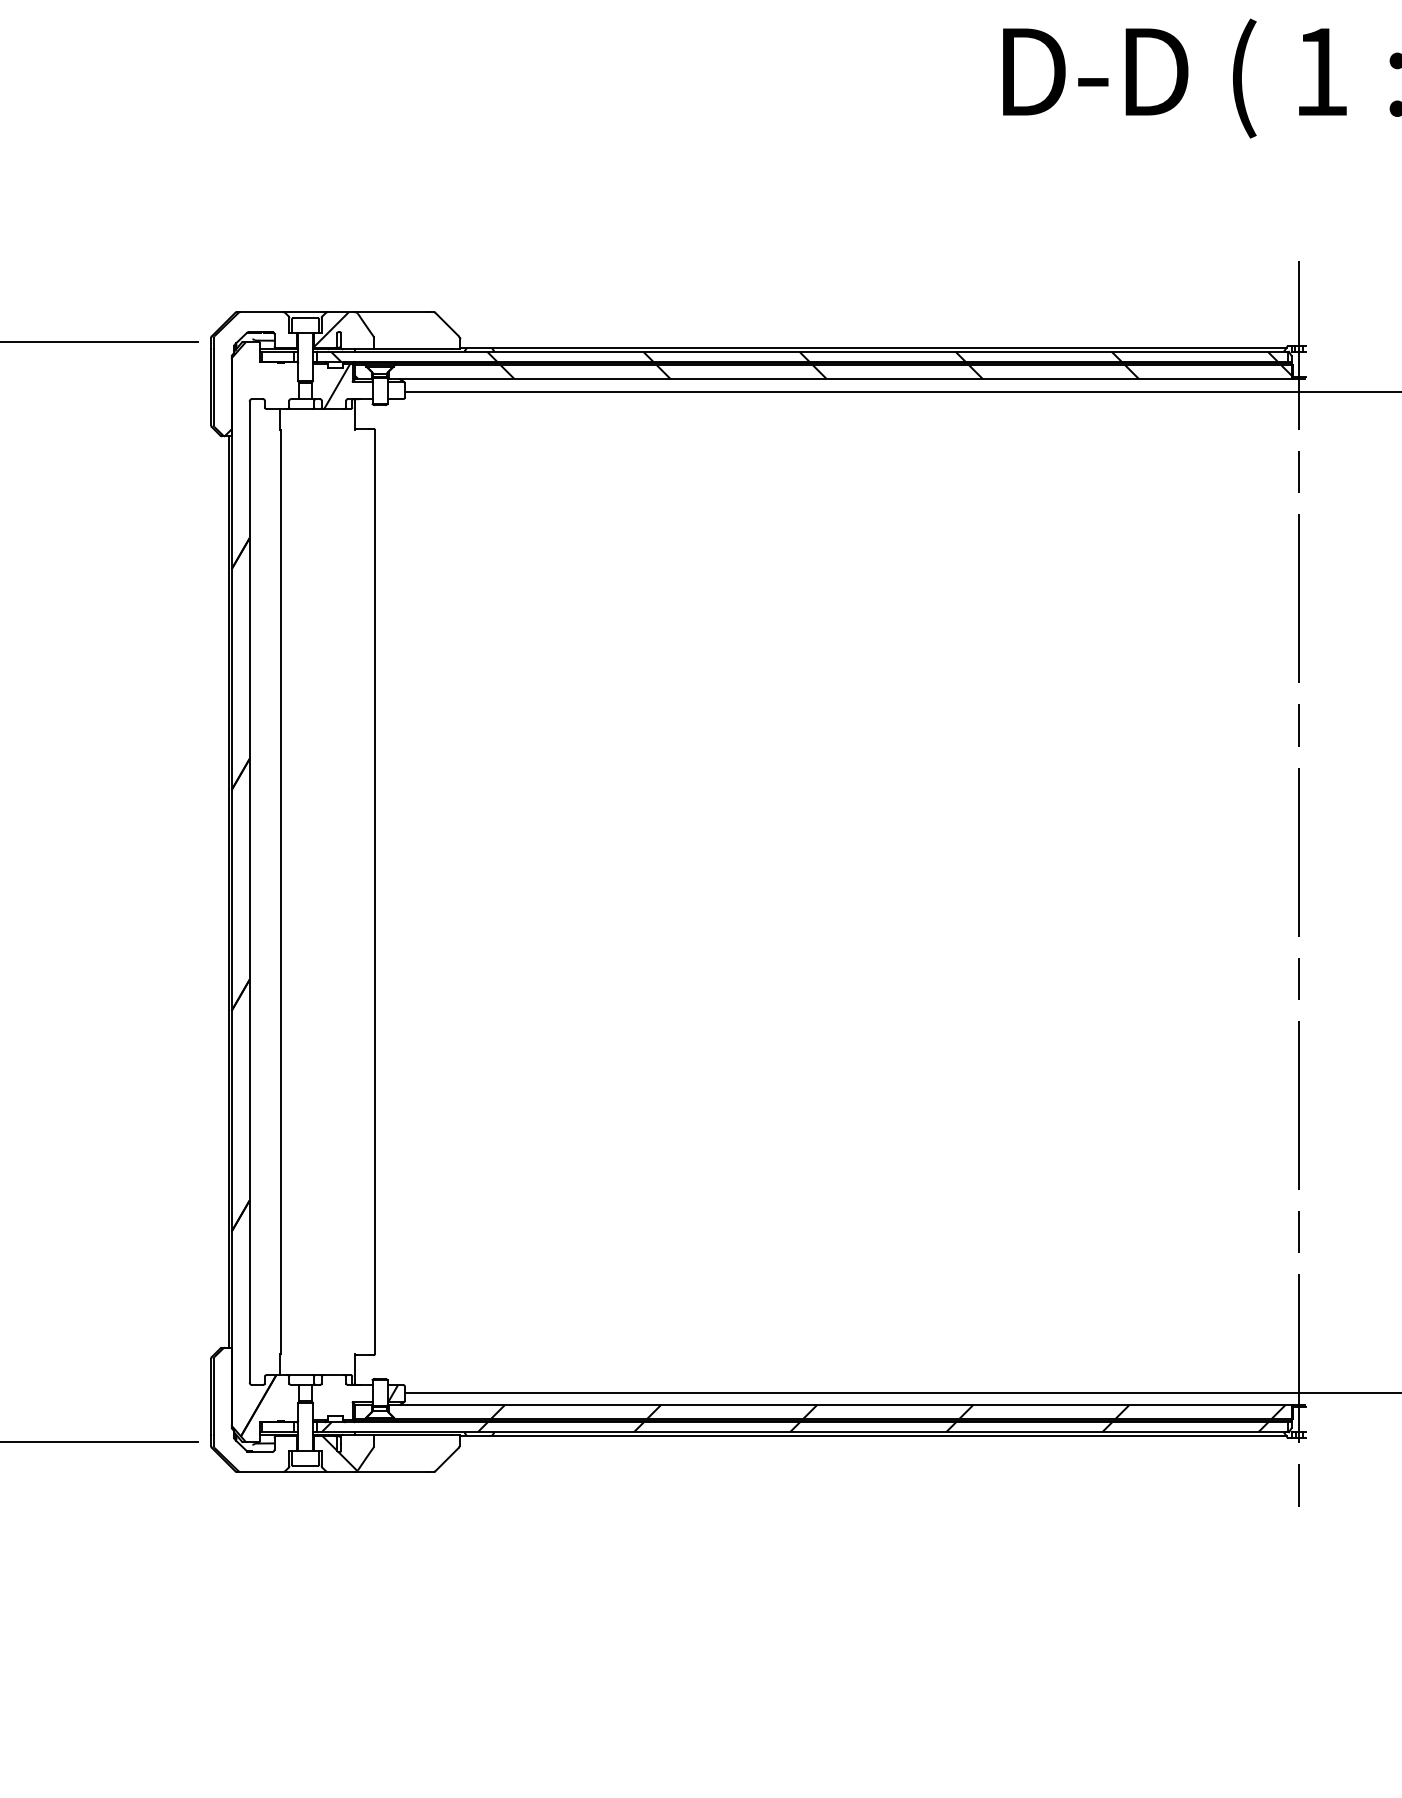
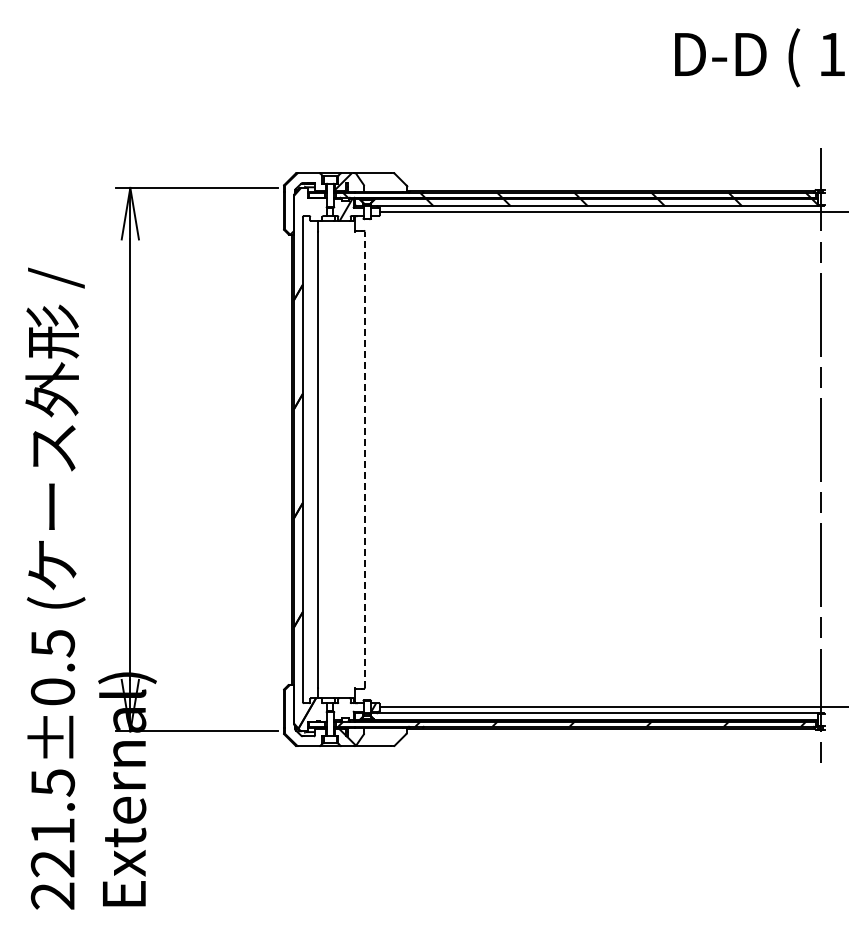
line: (374, 891) -> (364, 459), solid -> dashed
hatch: (888, 1411) -> (618, 716), removed

